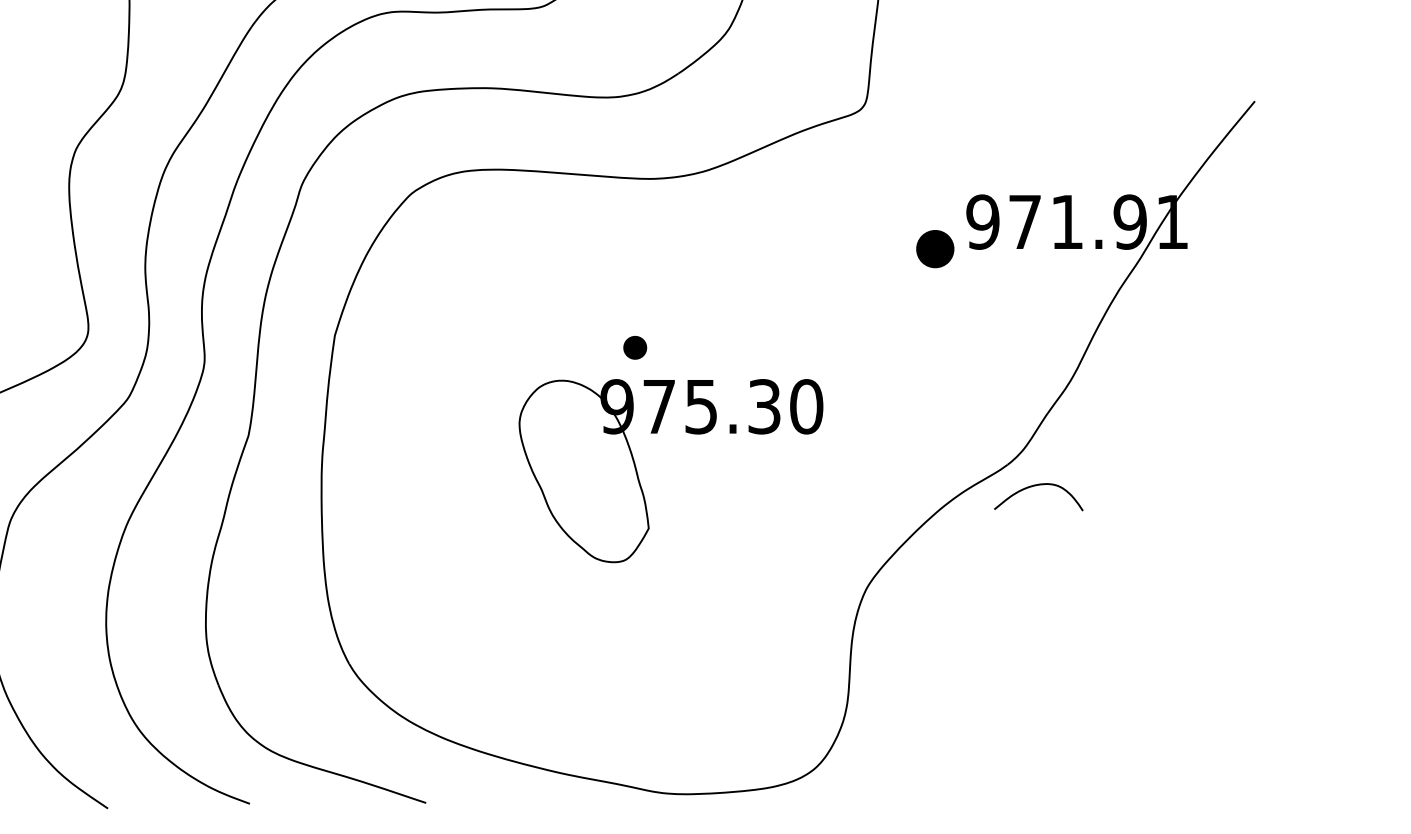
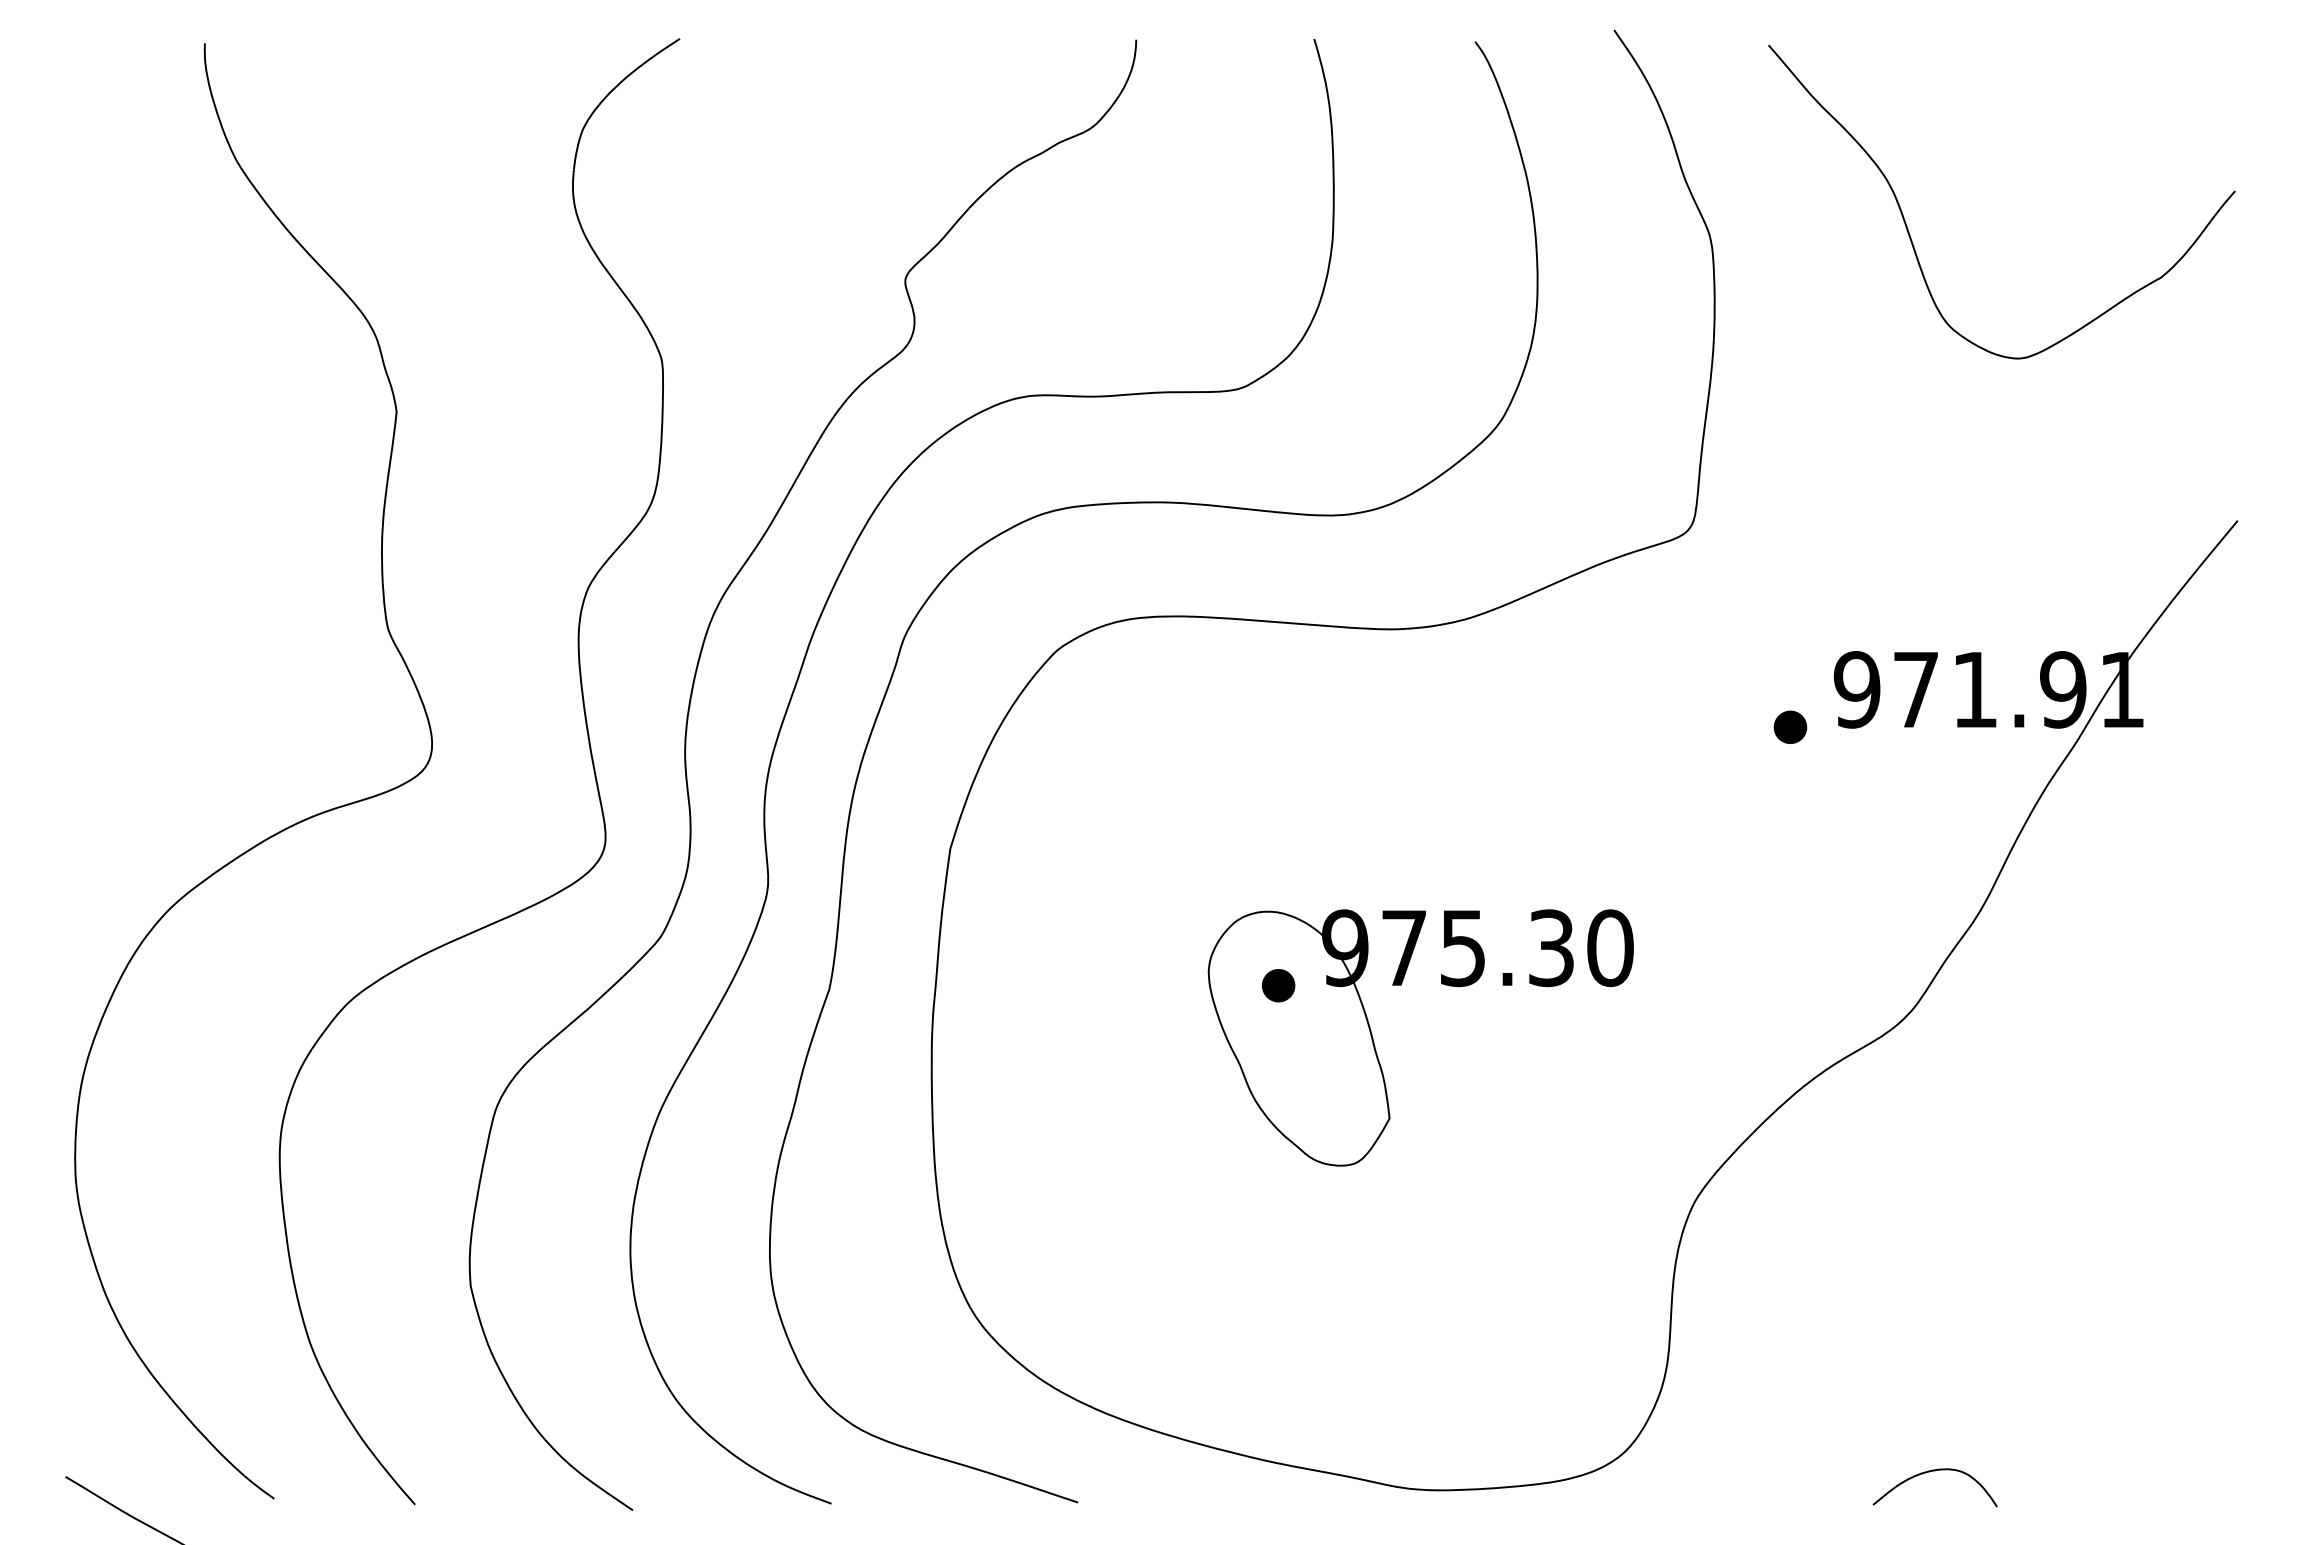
part: (935, 248) -> (1790, 726), size x0.62
part: (635, 347) -> (1278, 985), moved
curve: (1034, 486) -> (1929, 1472), moved

